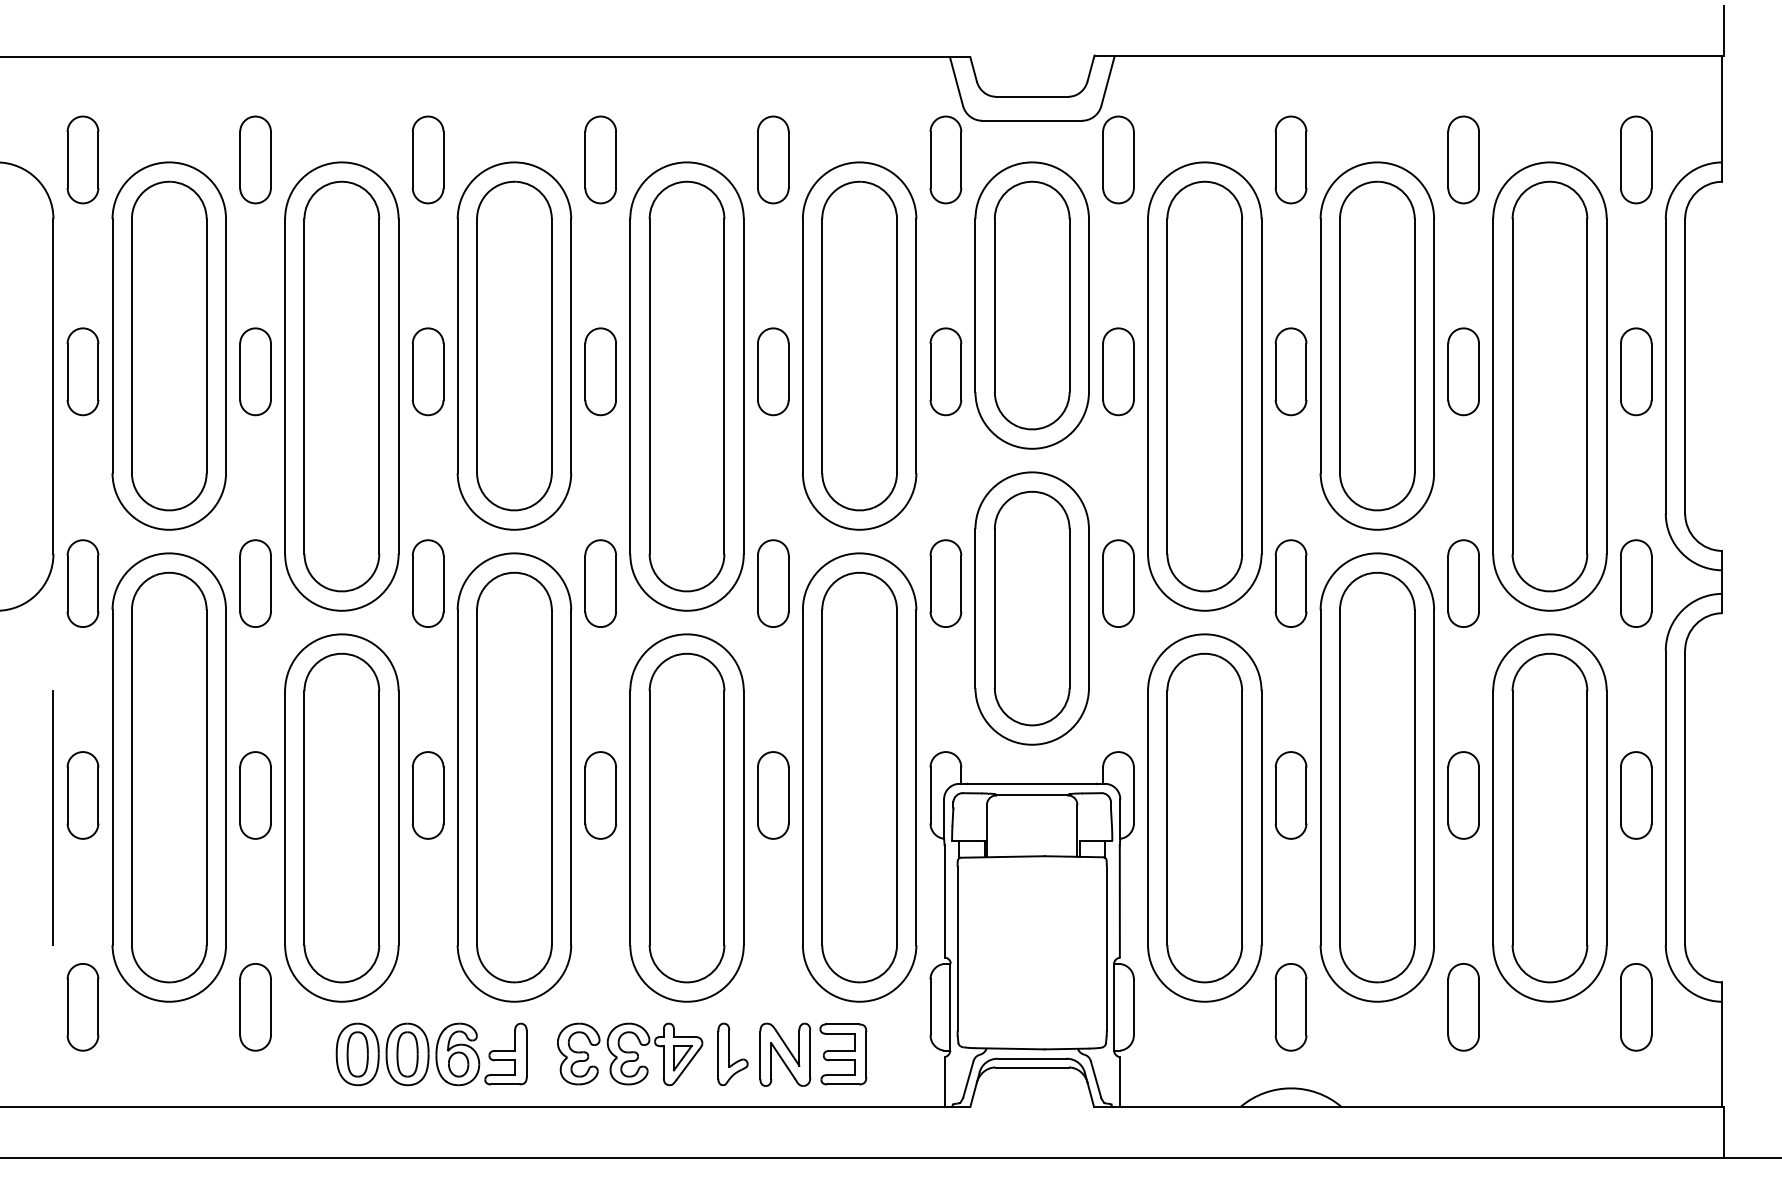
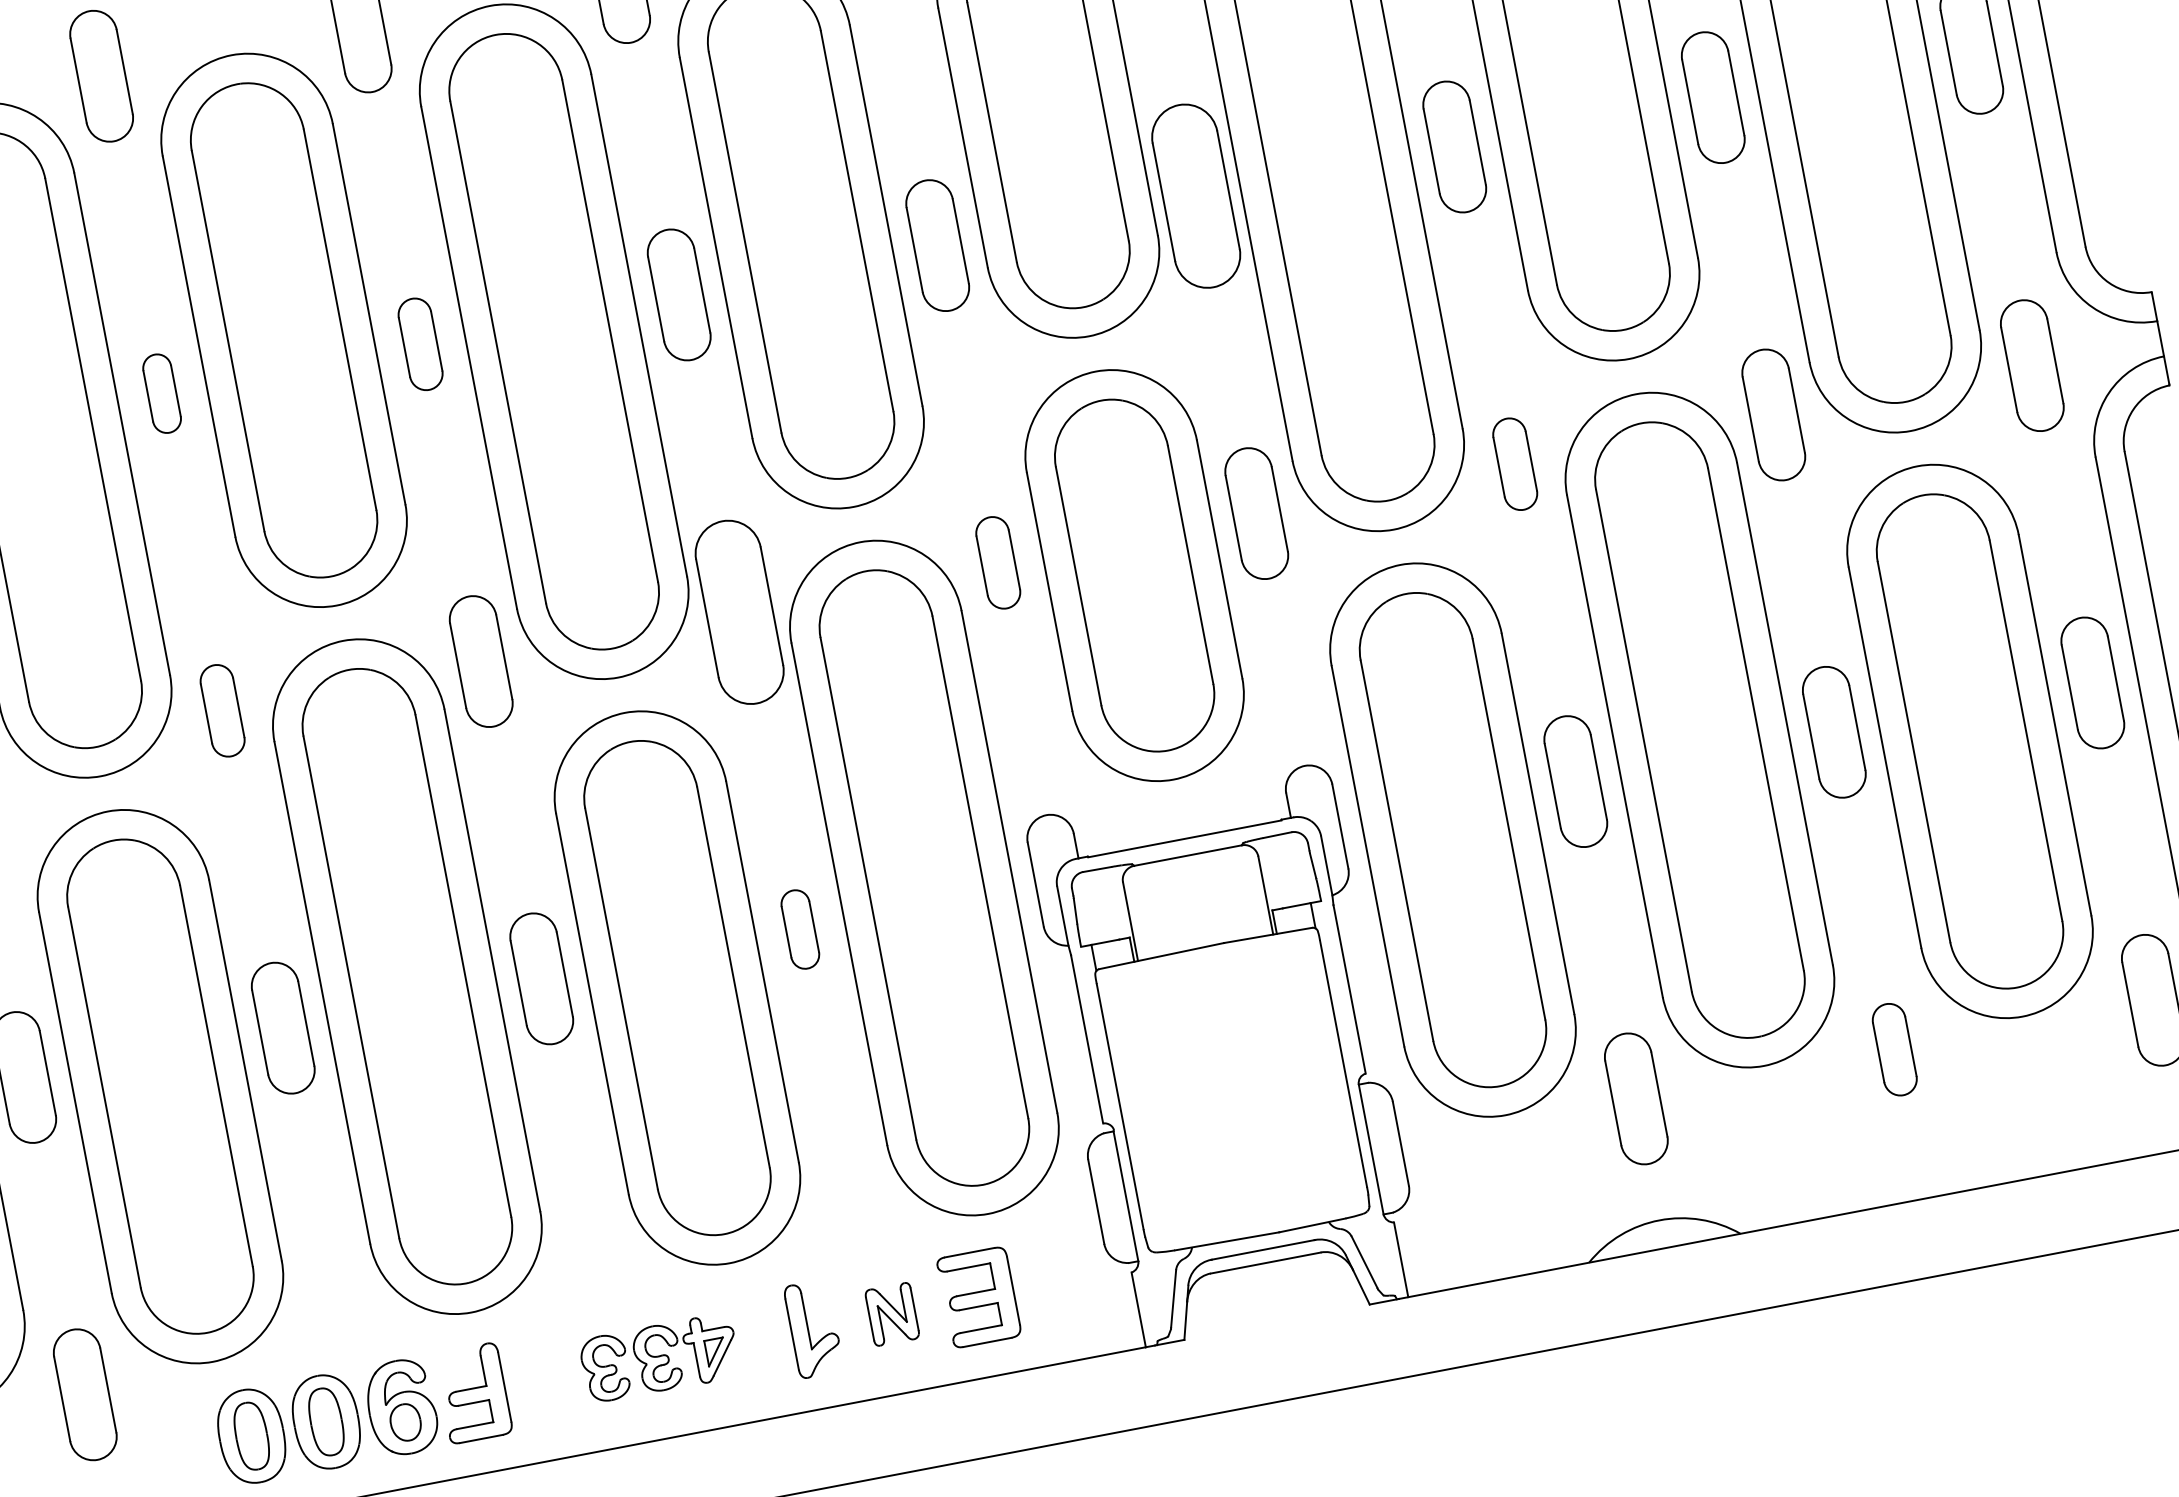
part: (427, 371) -> (161, 393), size x0.6
part: (600, 371) -> (420, 343), size x0.7
part: (1118, 371) -> (1196, 195), size x1.4
part: (427, 583) -> (221, 710), size x0.7
part: (773, 583) -> (739, 611), size x1.4
part: (945, 583) -> (997, 562), size x0.7
part: (1290, 583) -> (1514, 464), size x0.7
part: (773, 795) -> (800, 929), size x0.6
part: (1463, 1007) -> (1894, 1049), size x0.7
part: (630, 1054) -> (660, 1358), size x0.7
part: (785, 1054) -> (892, 1314), size x0.6

